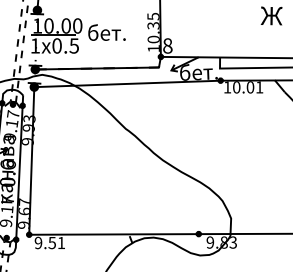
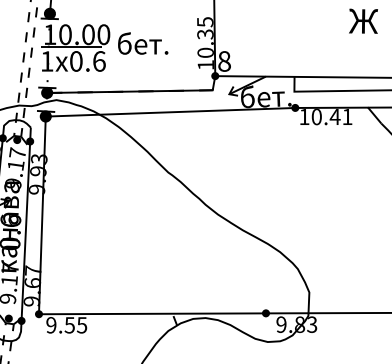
text: (74, 45) -> (99, 60), 1x0.5 -> 1x0.6
text: (250, 87) -> (335, 117), 10.01 -> 10.41
text: (61, 243) -> (82, 325), 9.51 -> 9.55

